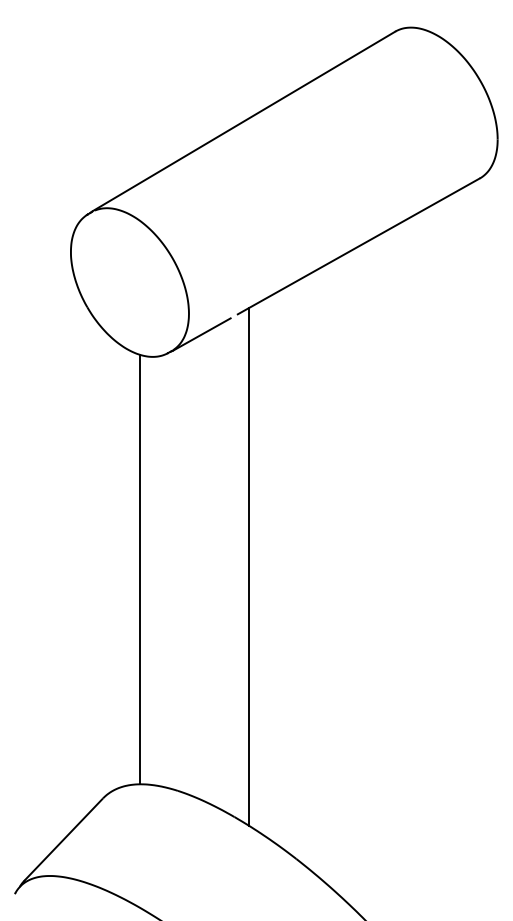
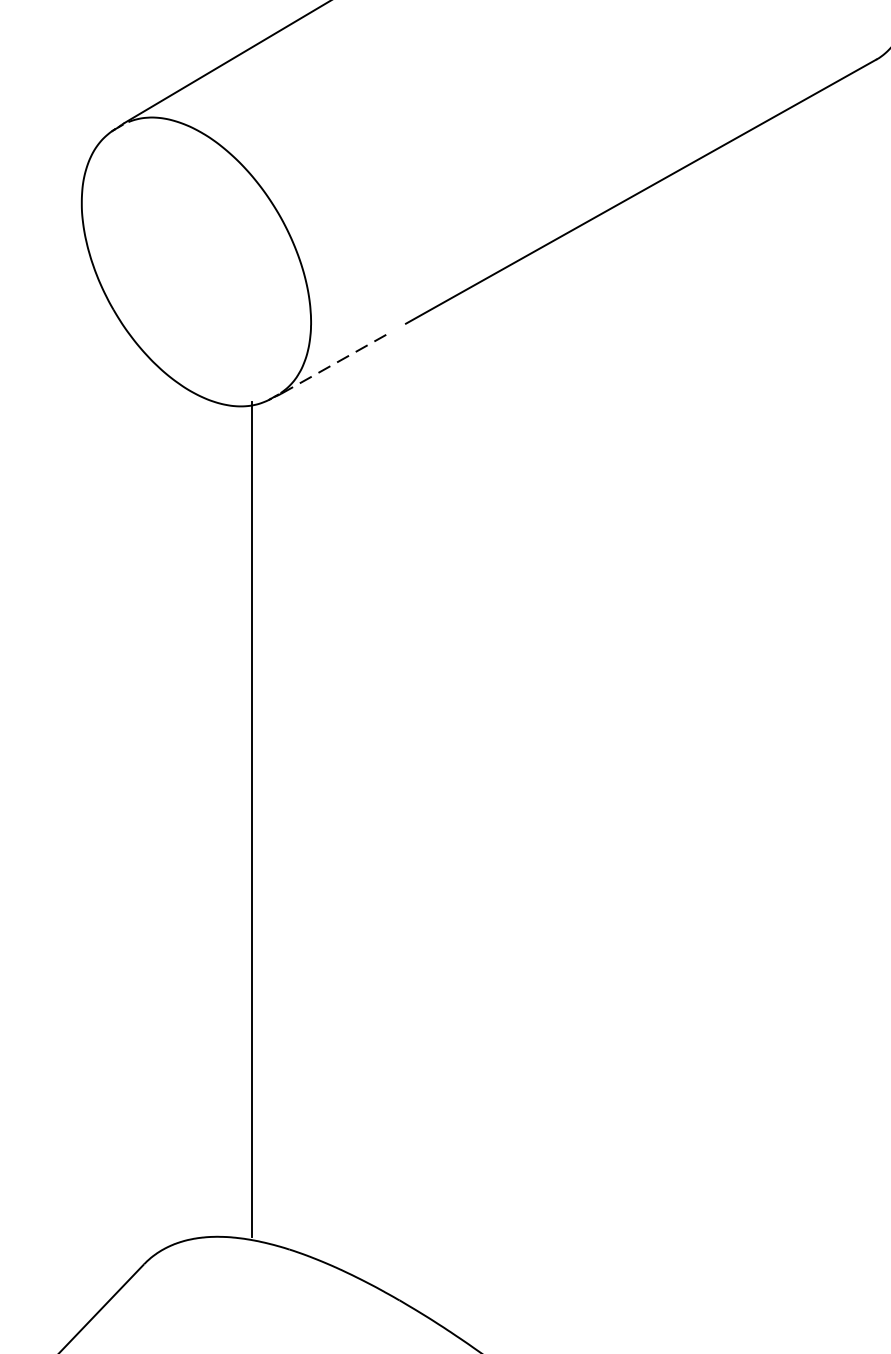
line: (202, 334) -> (337, 362), solid -> dashed
line: (248, 566) -> (426, 813), removed
line: (139, 569) -> (251, 819), moved

